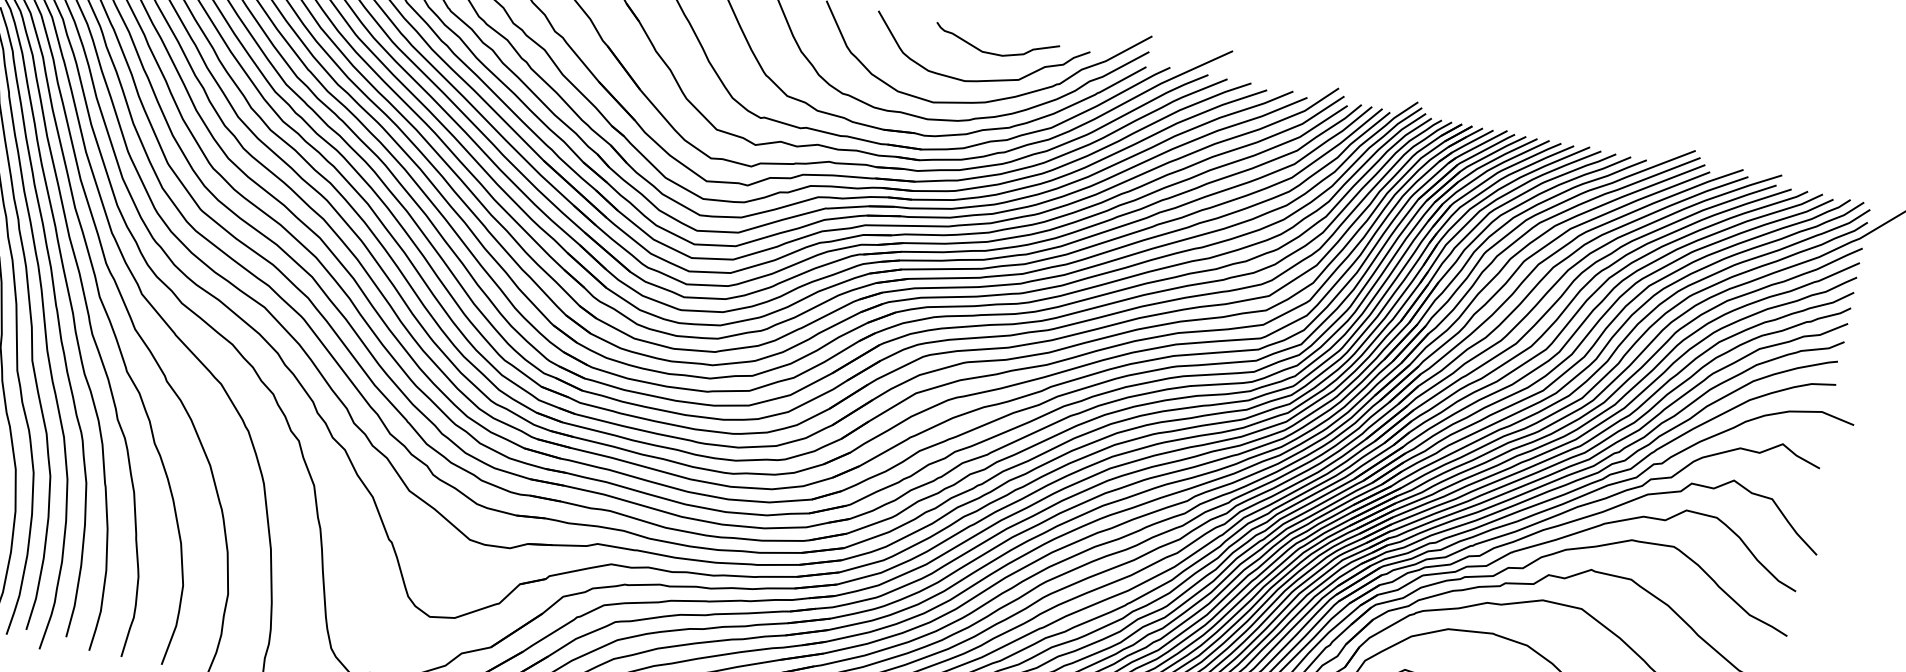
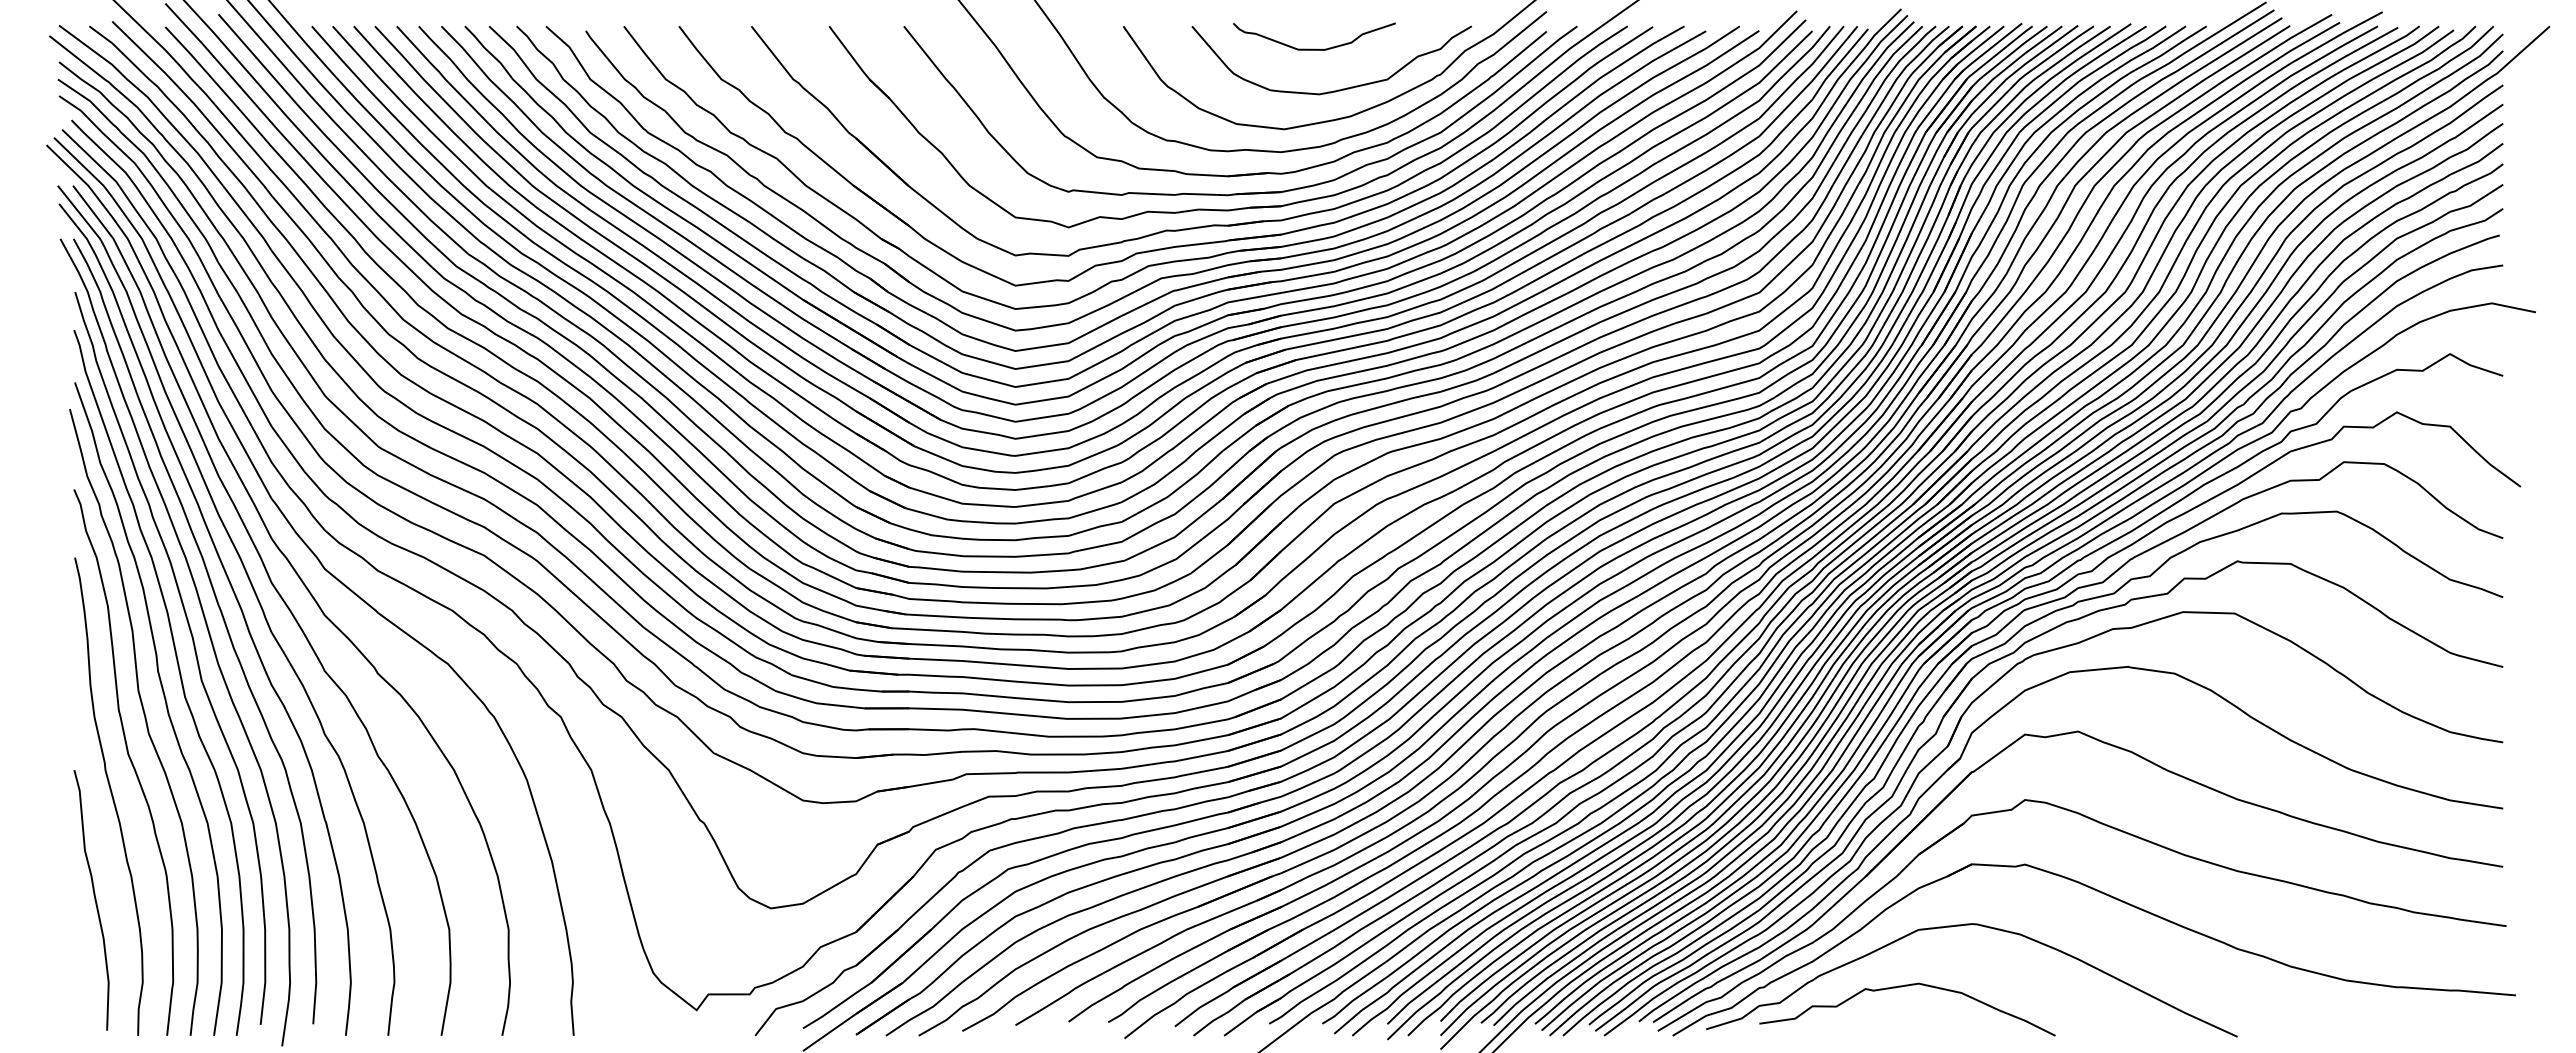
curve: (994, 53) -> (1314, 48), moved

